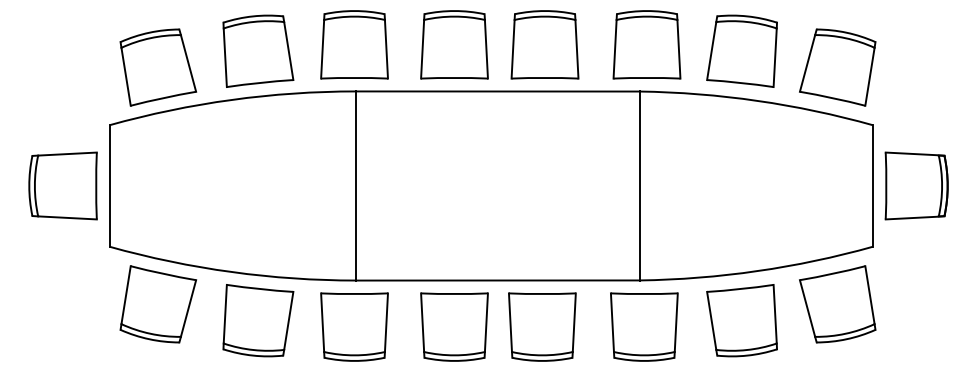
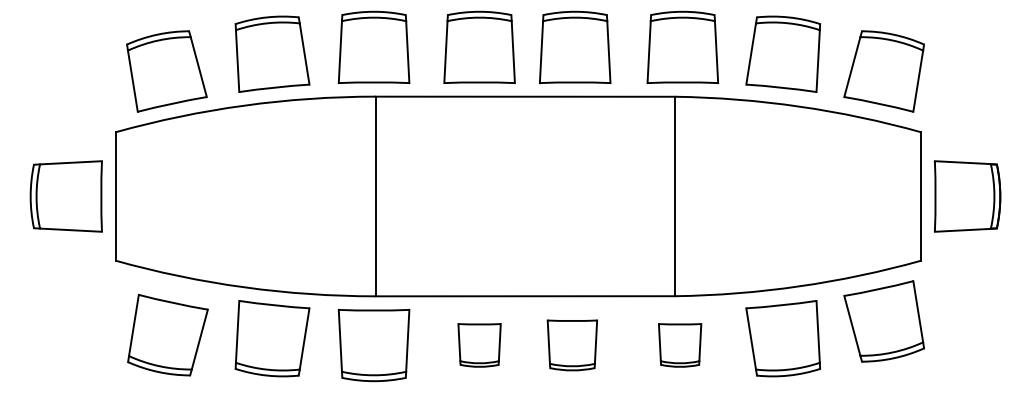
part: (158, 304) -> (168, 335), moved
part: (454, 326) -> (479, 344), size x0.6
part: (542, 326) -> (572, 344), size x0.7
part: (644, 326) -> (680, 344), size x0.6

